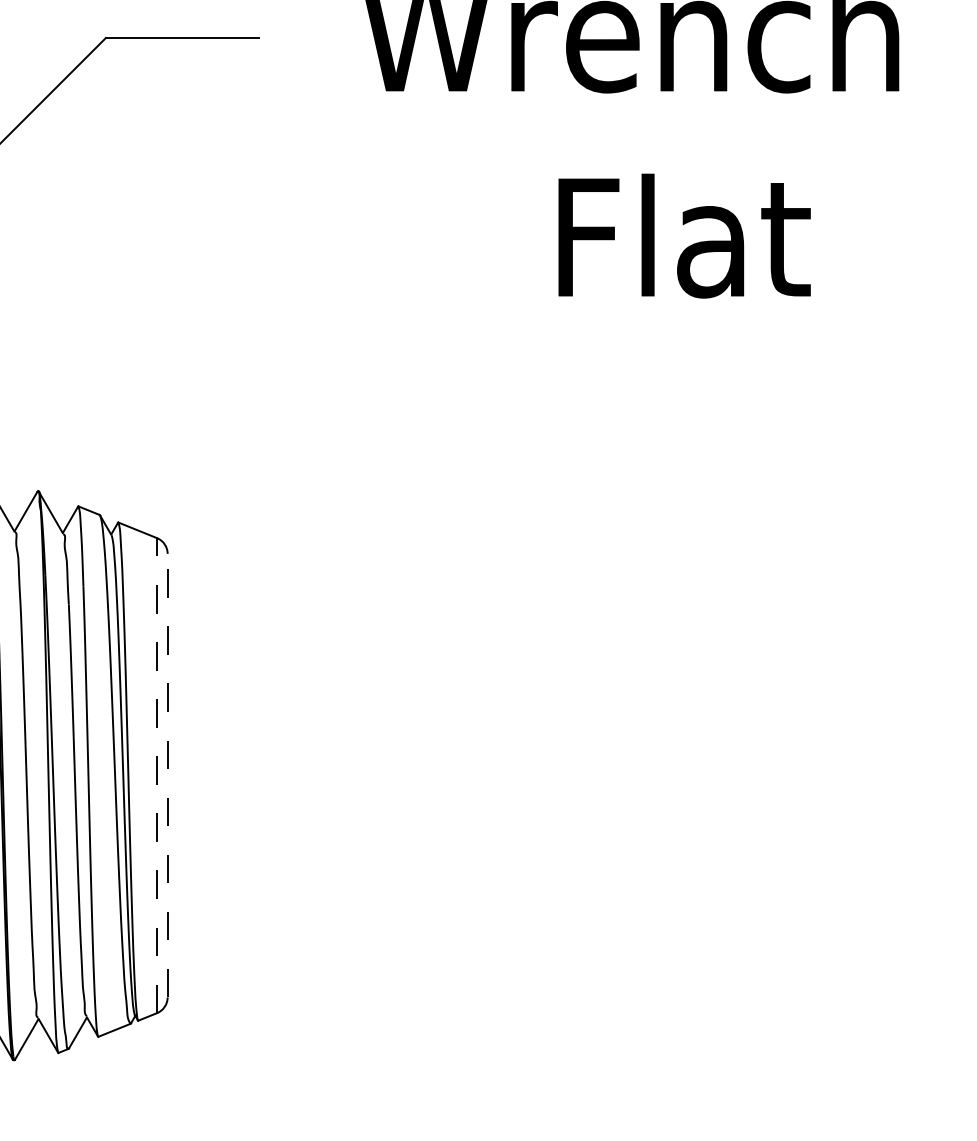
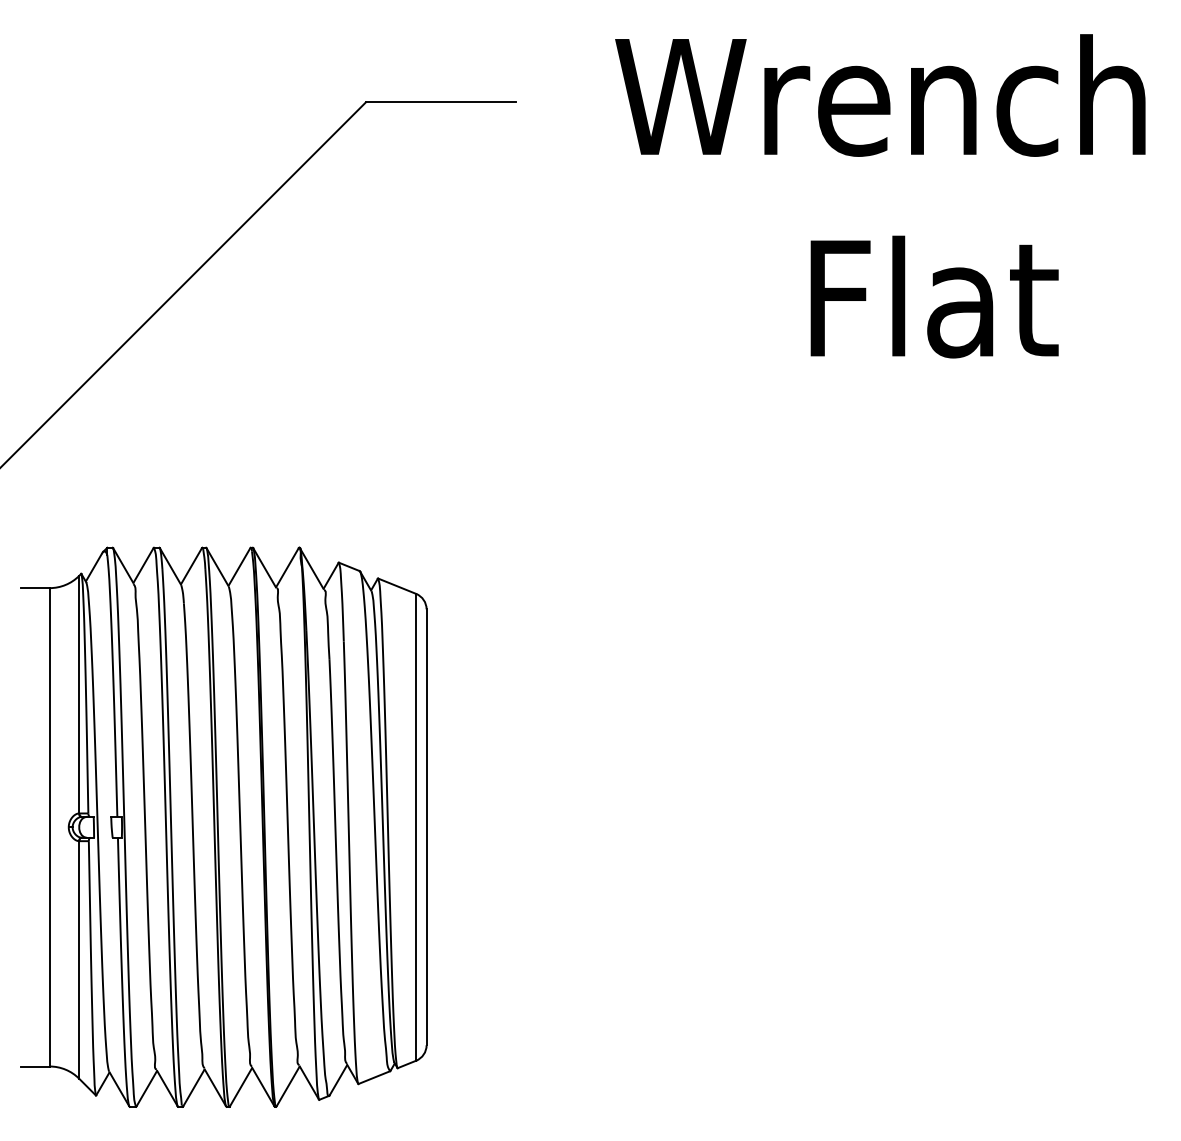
line: (157, 774) -> (416, 826), dashed -> solid
line: (167, 775) -> (426, 827), dashed -> solid

